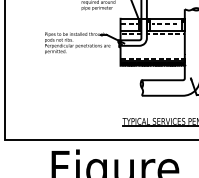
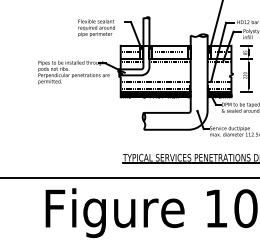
line: (152, 51) -> (155, 81), added

